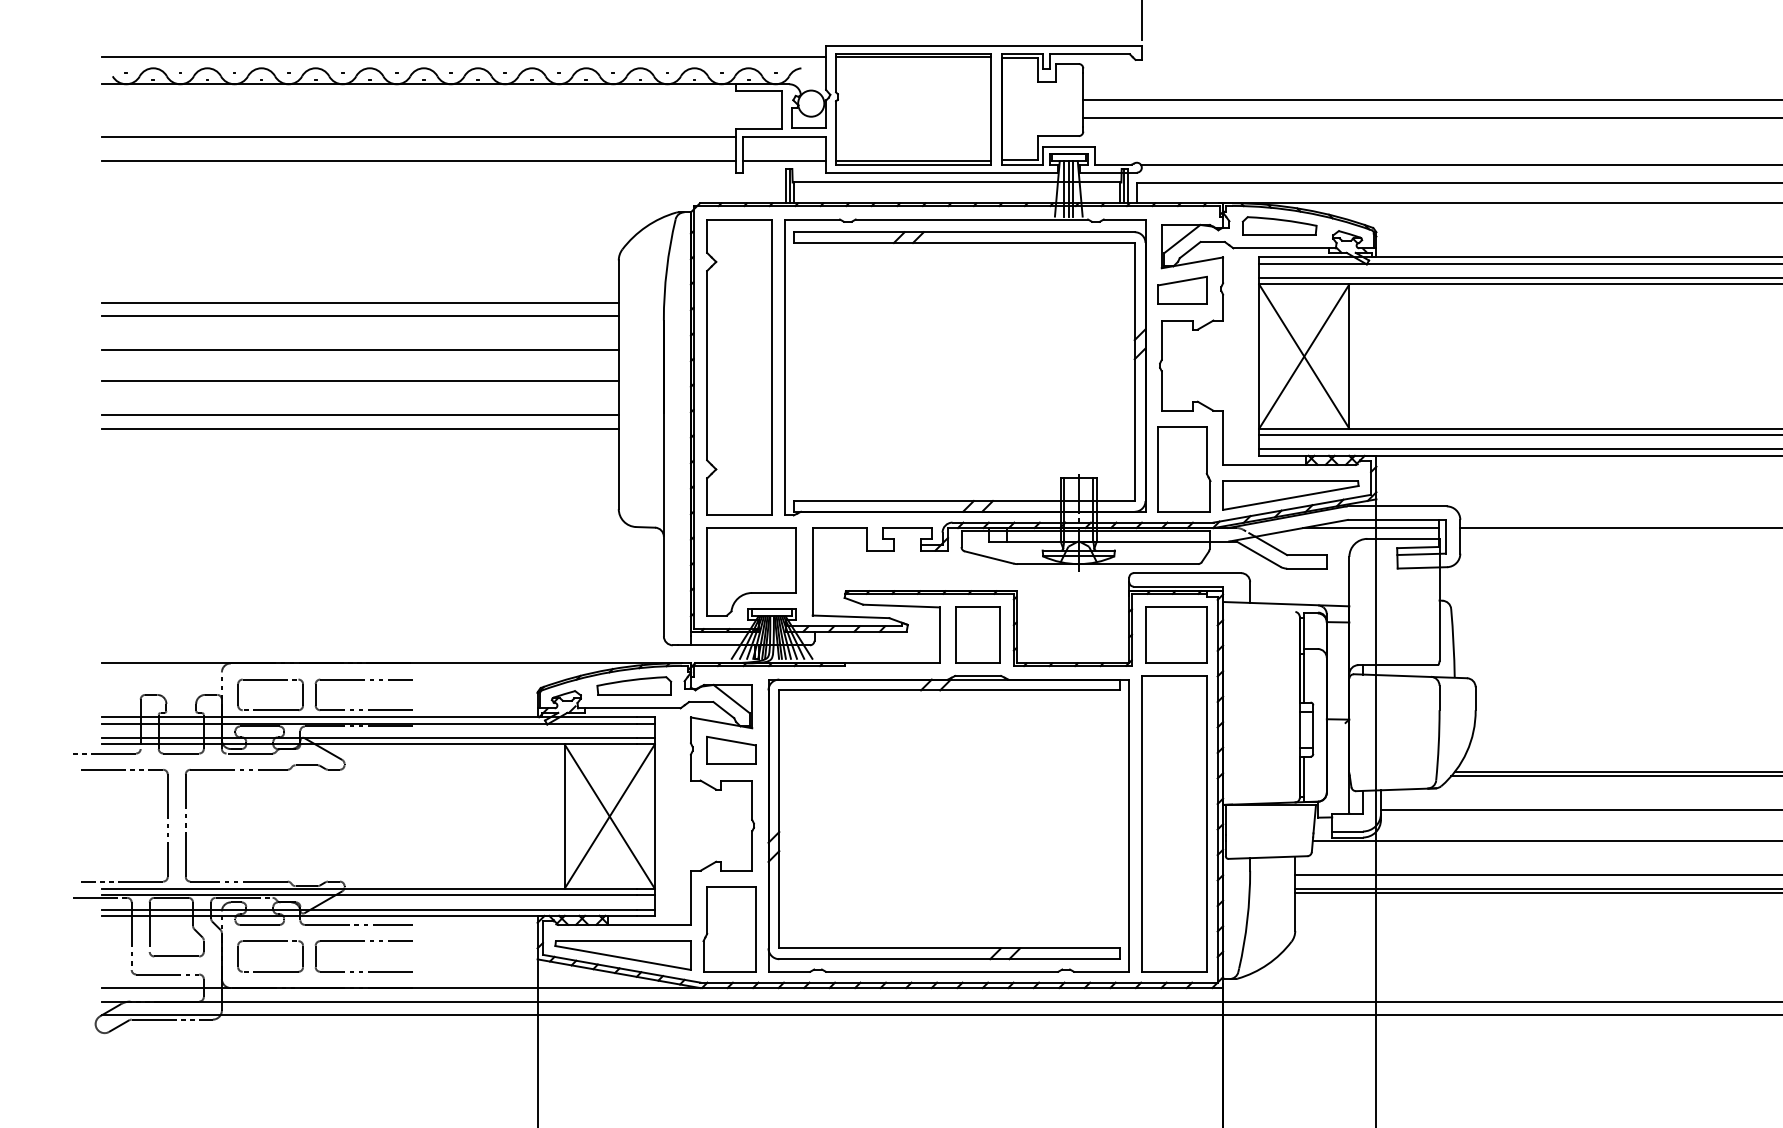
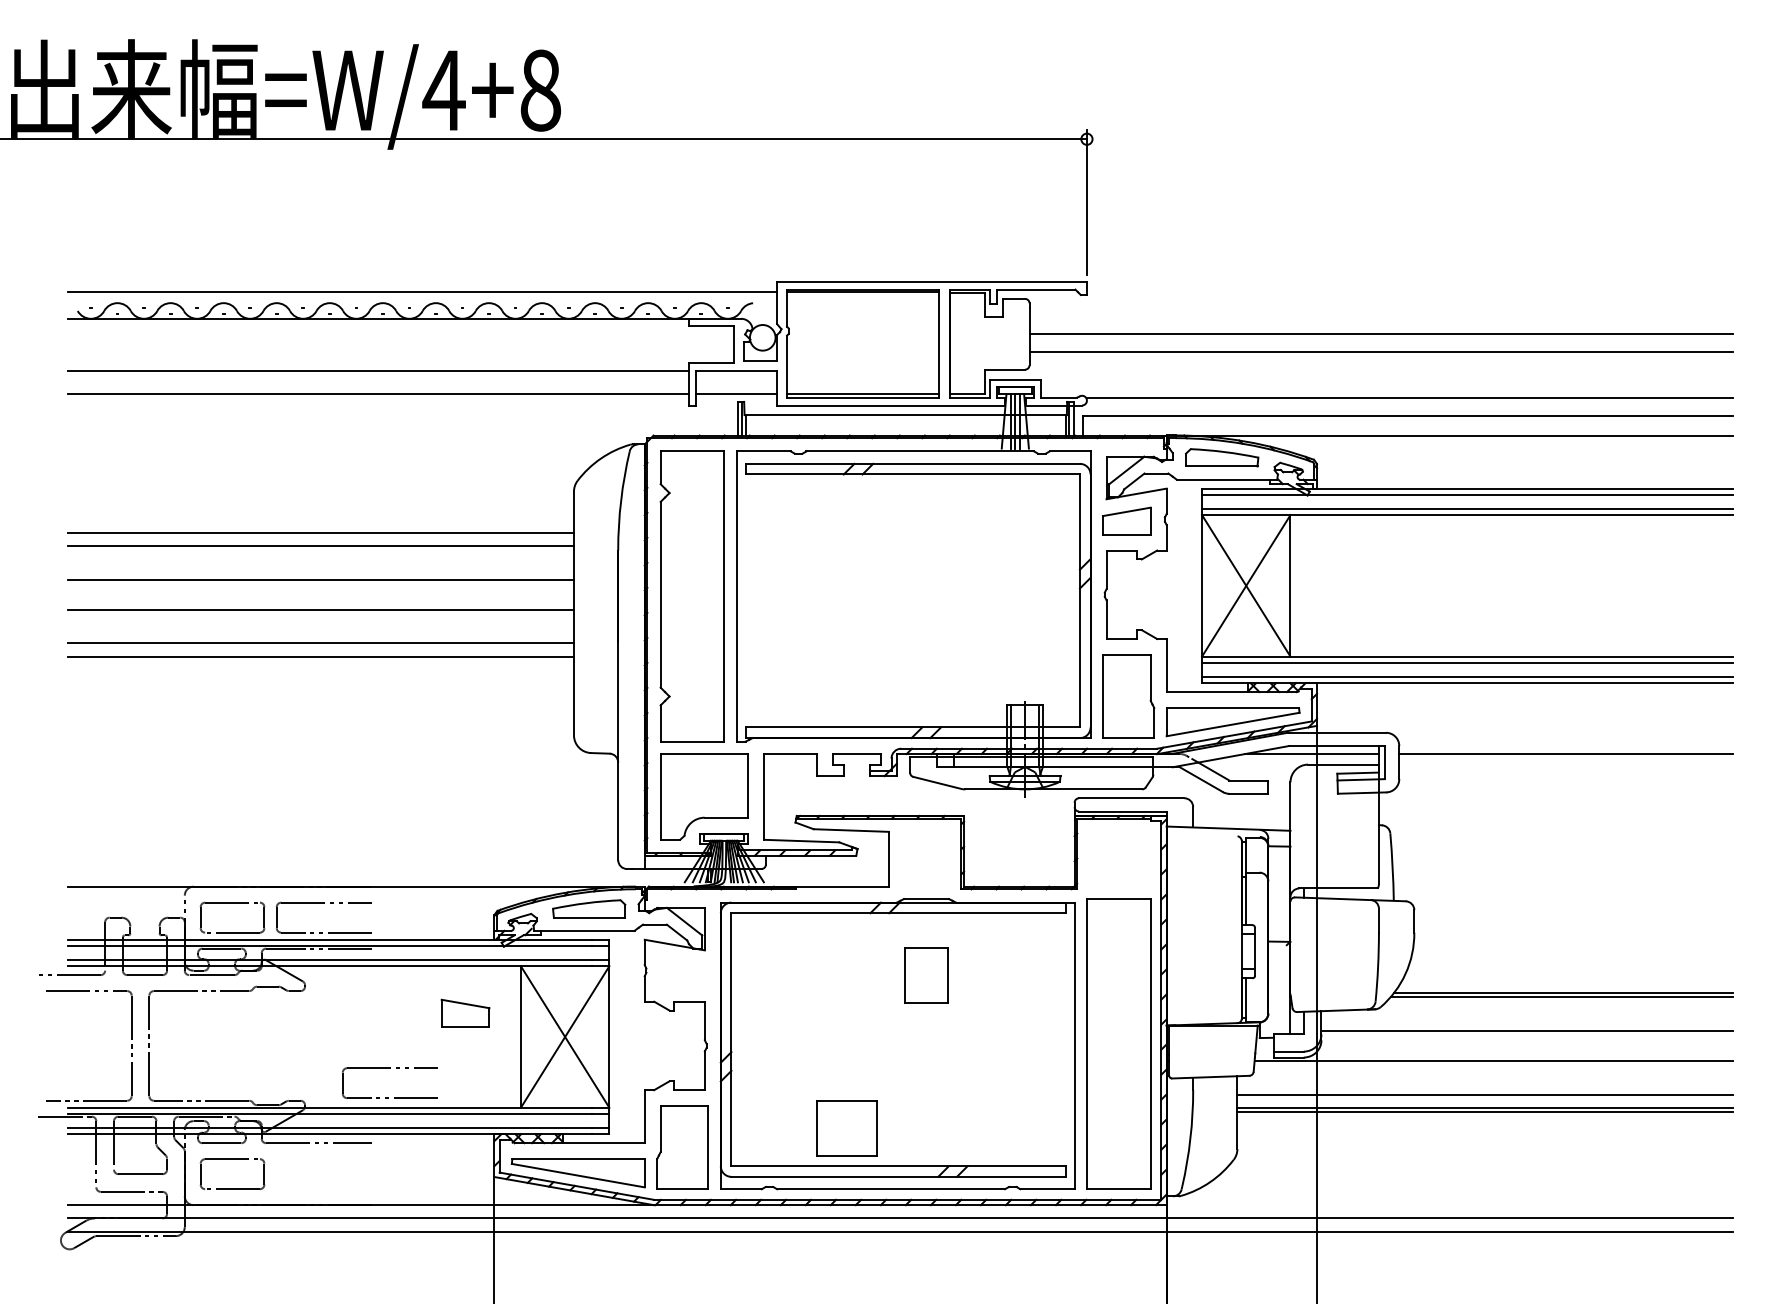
part: (978, 635) -> (926, 975), moved
part: (1176, 635) -> (846, 1128), moved
part: (731, 749) -> (465, 1012), moved
part: (363, 941) -> (389, 1068), moved

